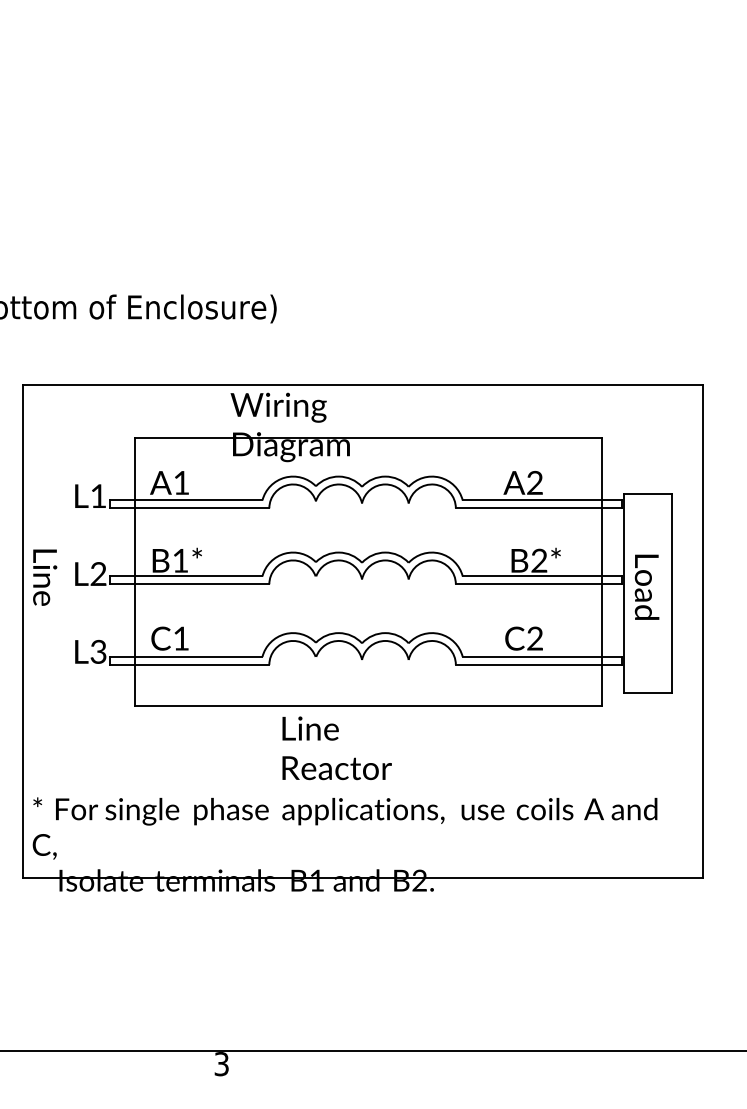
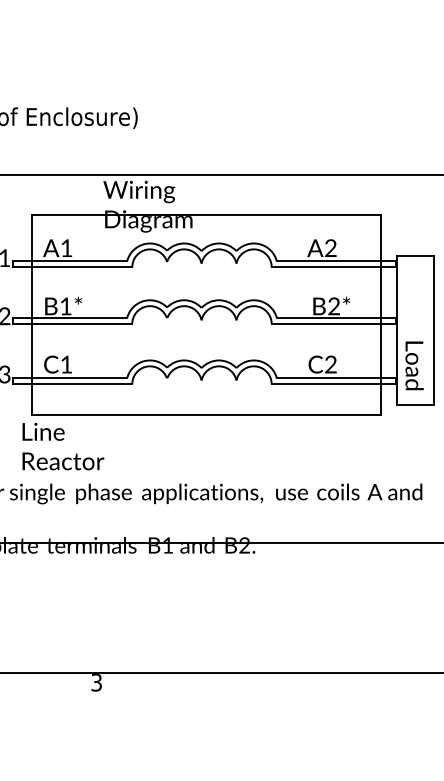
text: (646, 586) -> (414, 365), moved
text: (336, 748) -> (62, 446), moved

